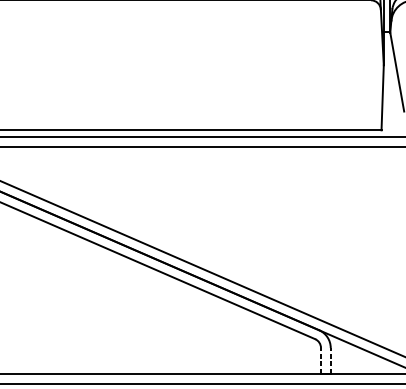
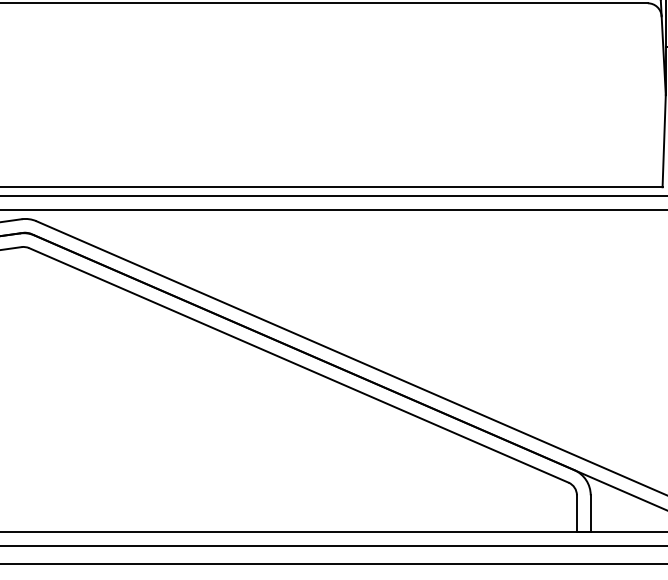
line: (320, 360) -> (576, 513), dashed -> solid
line: (330, 360) -> (590, 513), dashed -> solid

